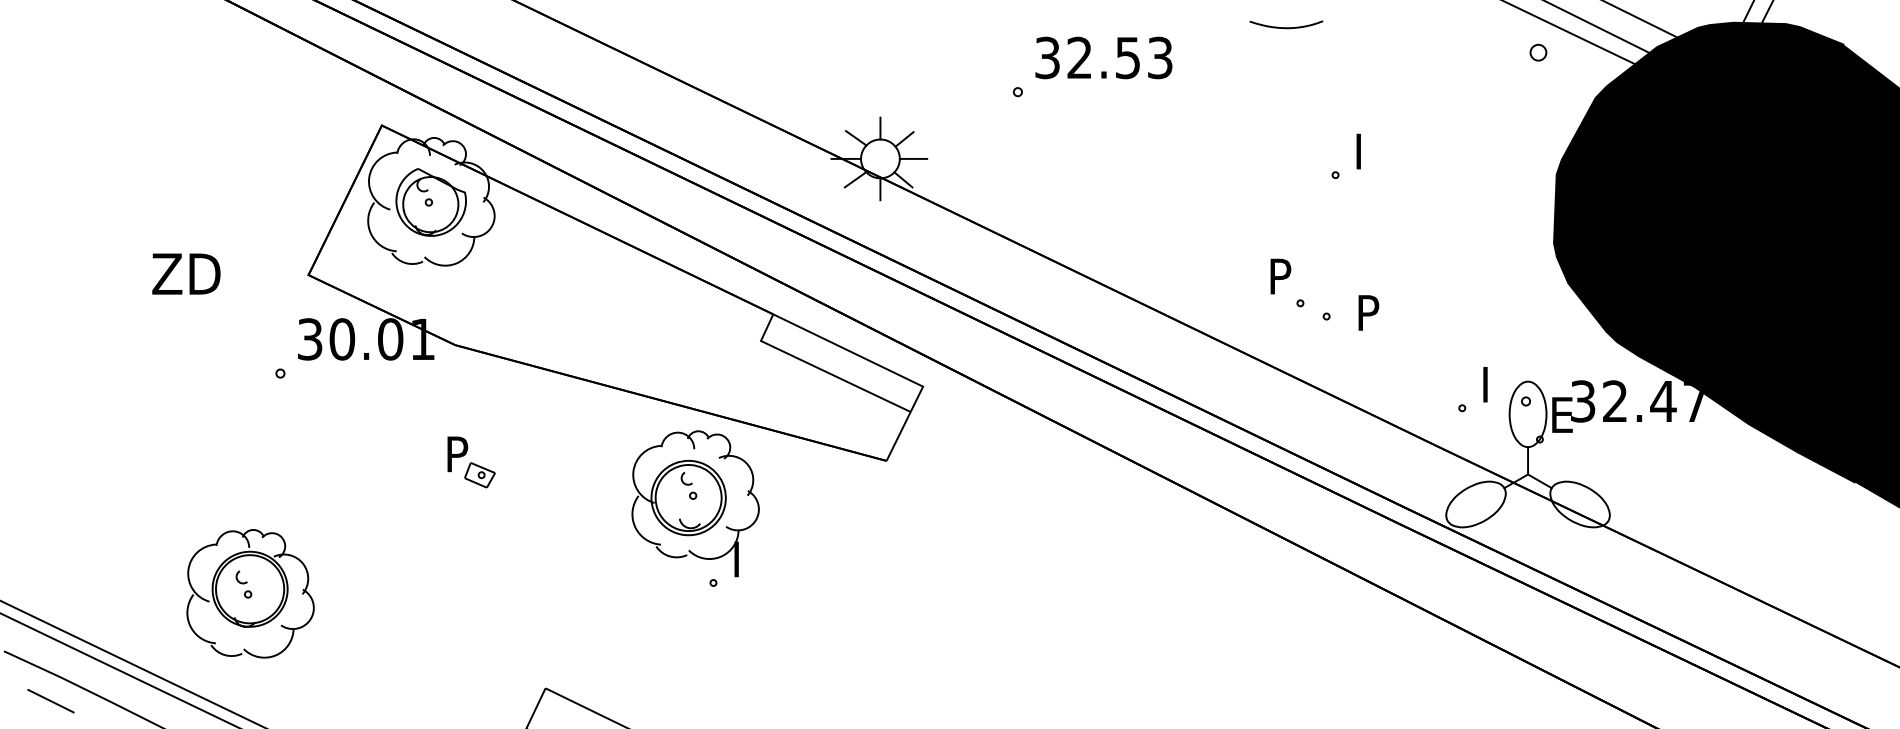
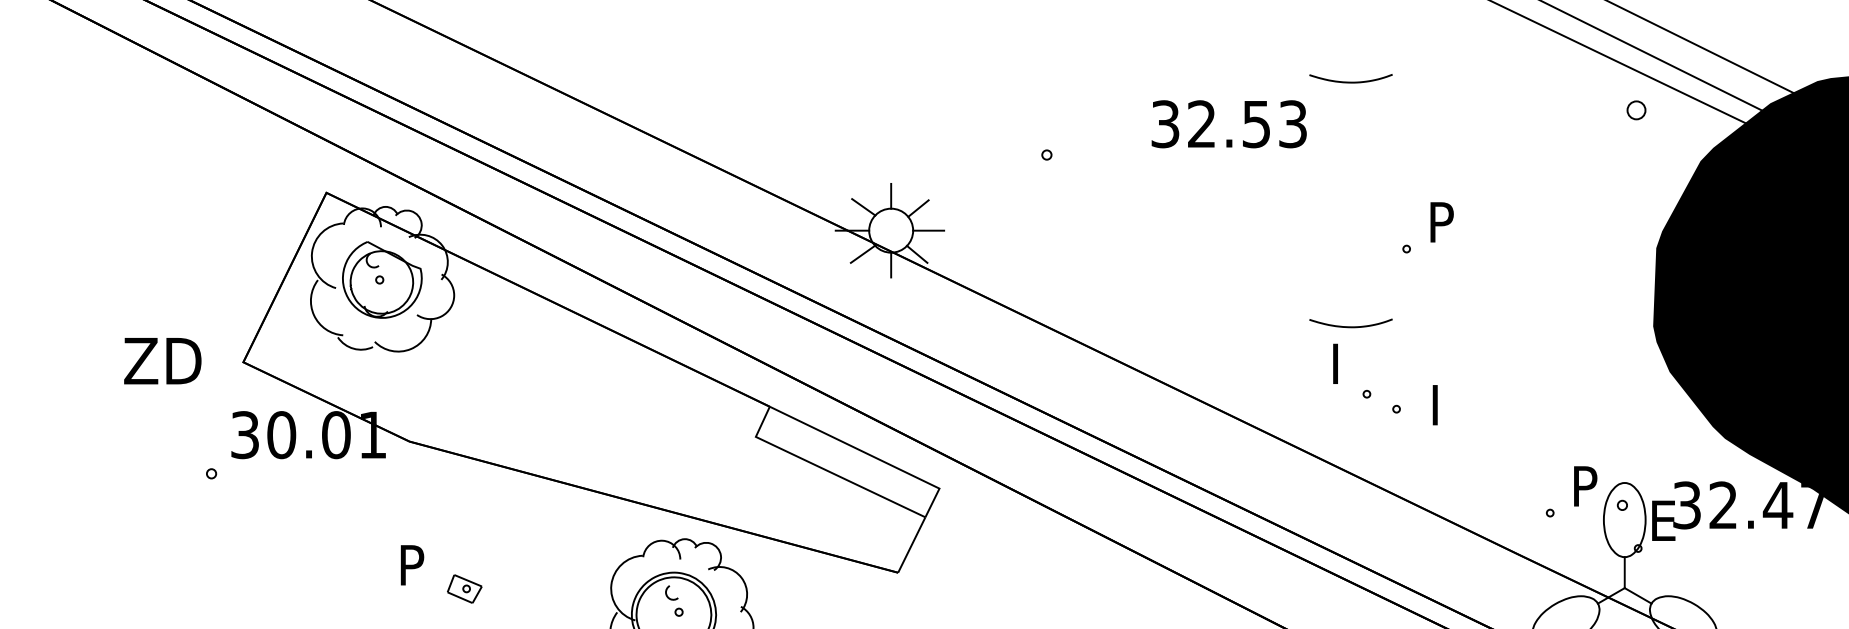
text: (1103, 57) -> (1228, 123), moved
text: (1369, 143) -> (1445, 213), I -> P
curve: (1286, 243) -> (1351, 326), added
text: (1283, 268) -> (1347, 354), P -> I
text: (186, 273) -> (162, 360), moved
text: (1371, 305) -> (1447, 396), P -> I
text: (1495, 377) -> (1587, 478), I -> P
part: (479, 475) -> (464, 589), moved

